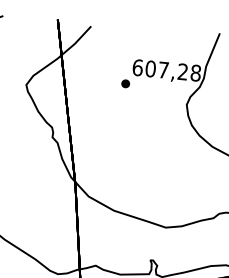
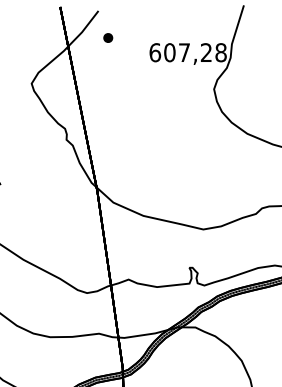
part: (125, 83) -> (108, 37), moved

